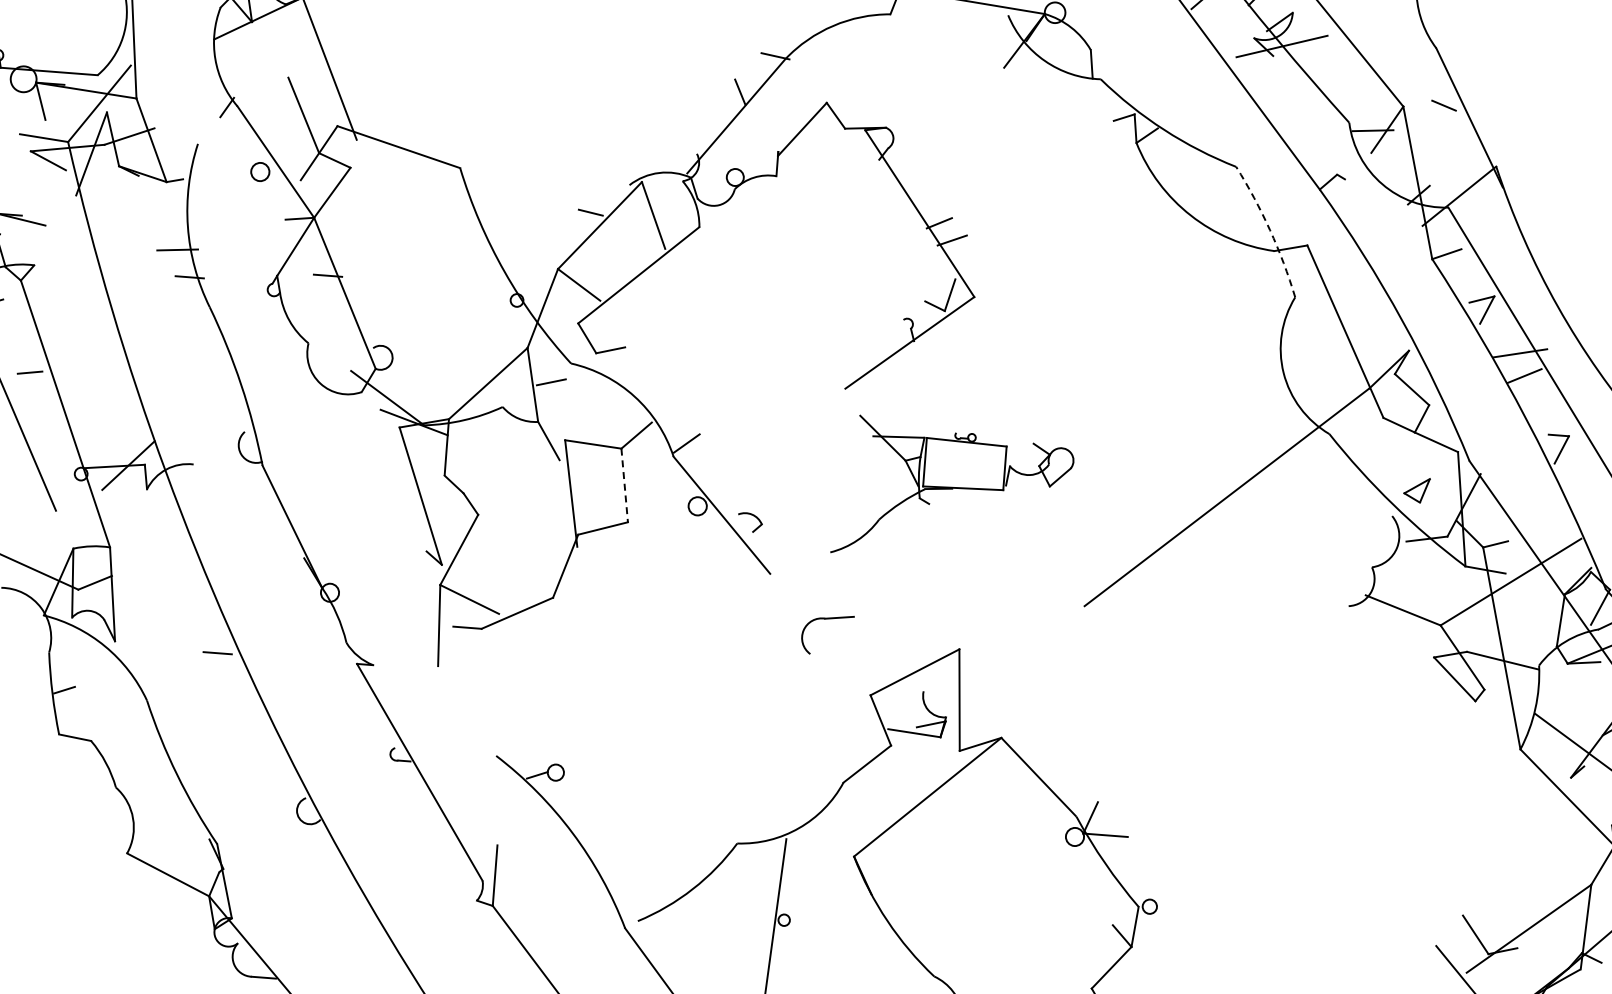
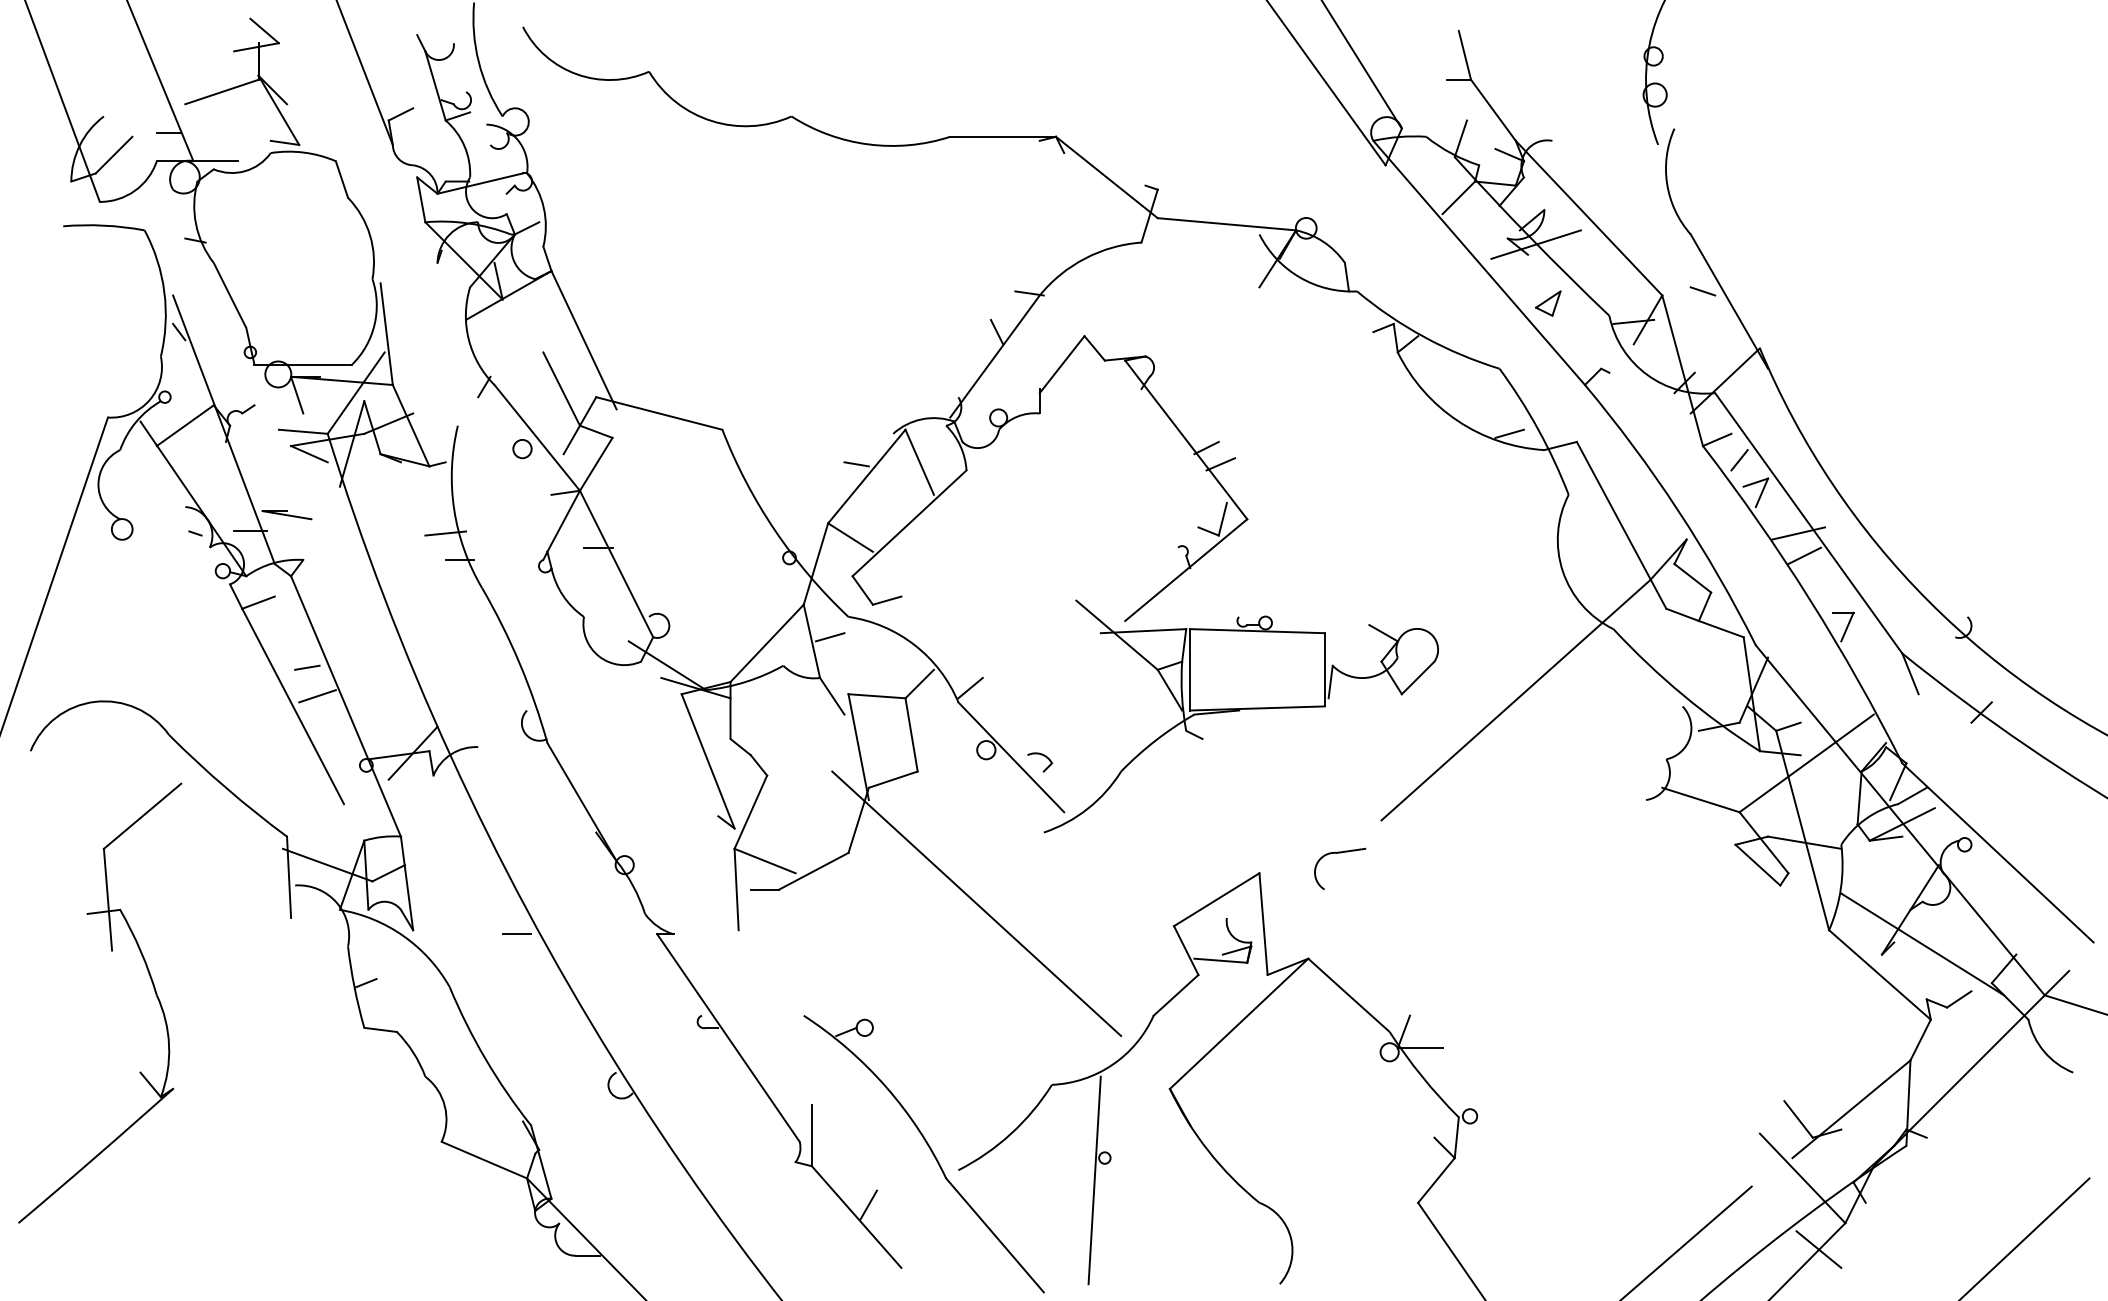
arc: (1270, 230) -> (1538, 429), dashed -> solid
line: (1241, 231) -> (1509, 433), added
line: (1467, 276) -> (1739, 460), added
line: (37, 401) -> (317, 696), added
line: (624, 486) -> (911, 735), dashed -> solid
part: (1417, 490) -> (1548, 303), moved
part: (952, 492) -> (1240, 716), size x1.67
part: (828, 619) -> (1340, 853), moved
line: (676, 657) -> (976, 903), added
line: (546, 948) -> (868, 1204), added

